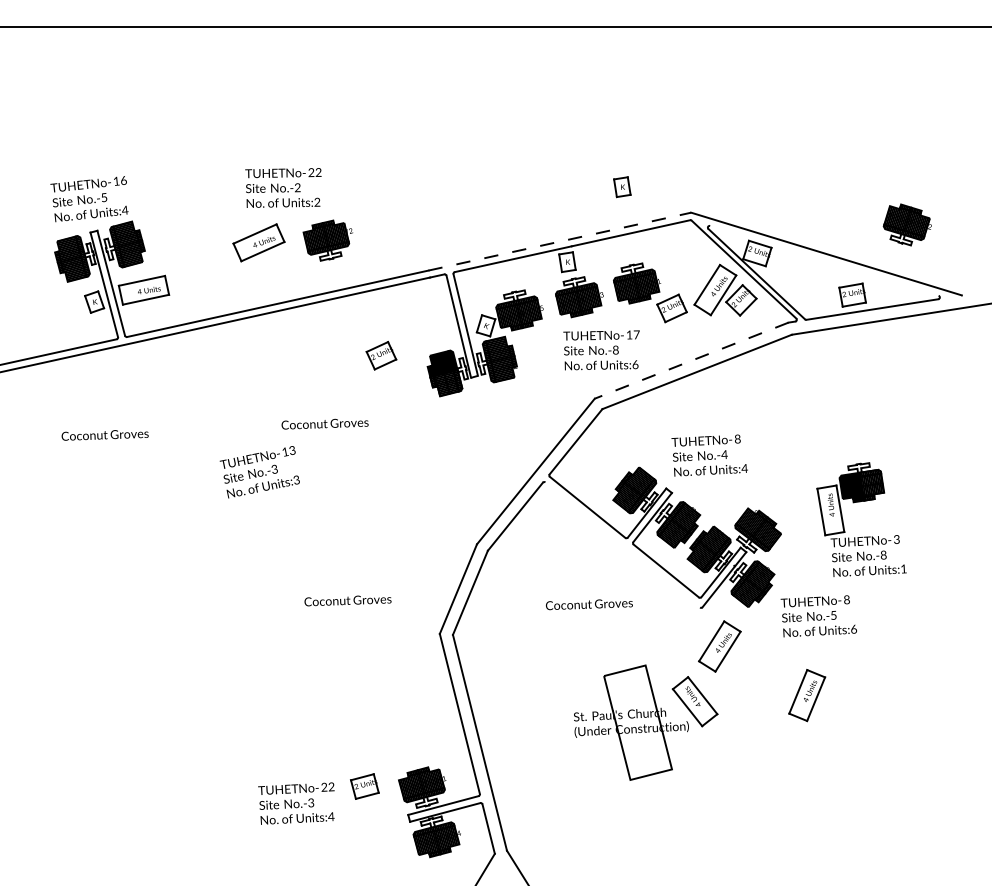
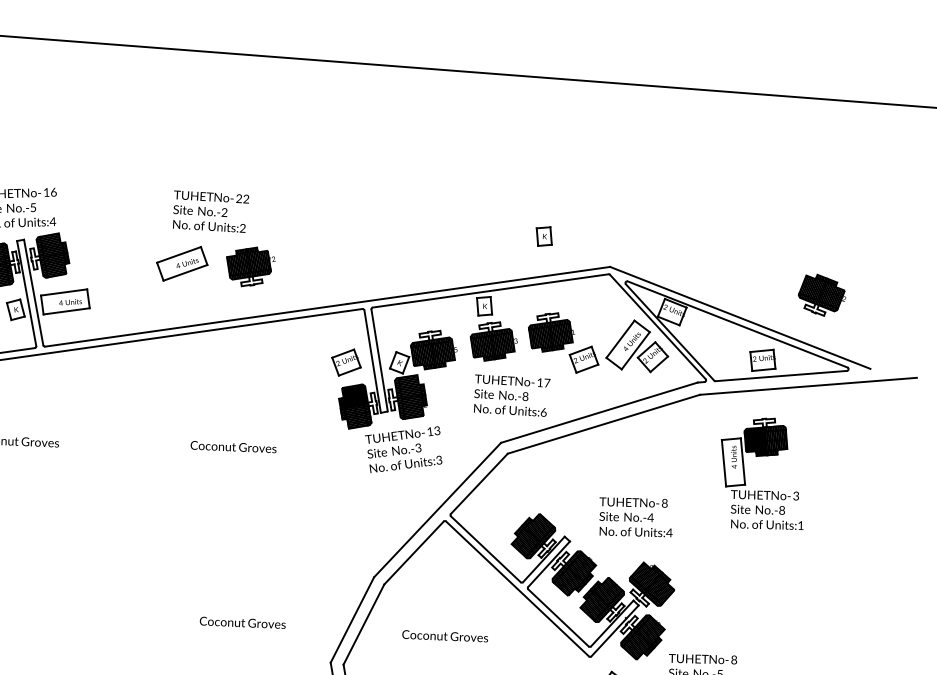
line: (559, 241) -> (478, 285), dashed -> solid
line: (824, 260) -> (737, 324), added
part: (381, 355) -> (346, 362), moved
line: (691, 360) -> (599, 412), dashed -> solid
text: (709, 455) -> (635, 517), moved
text: (259, 472) -> (403, 449), moved
part: (860, 502) -> (763, 456), moved
line: (622, 544) -> (517, 588), added
text: (589, 604) -> (445, 636), moved

